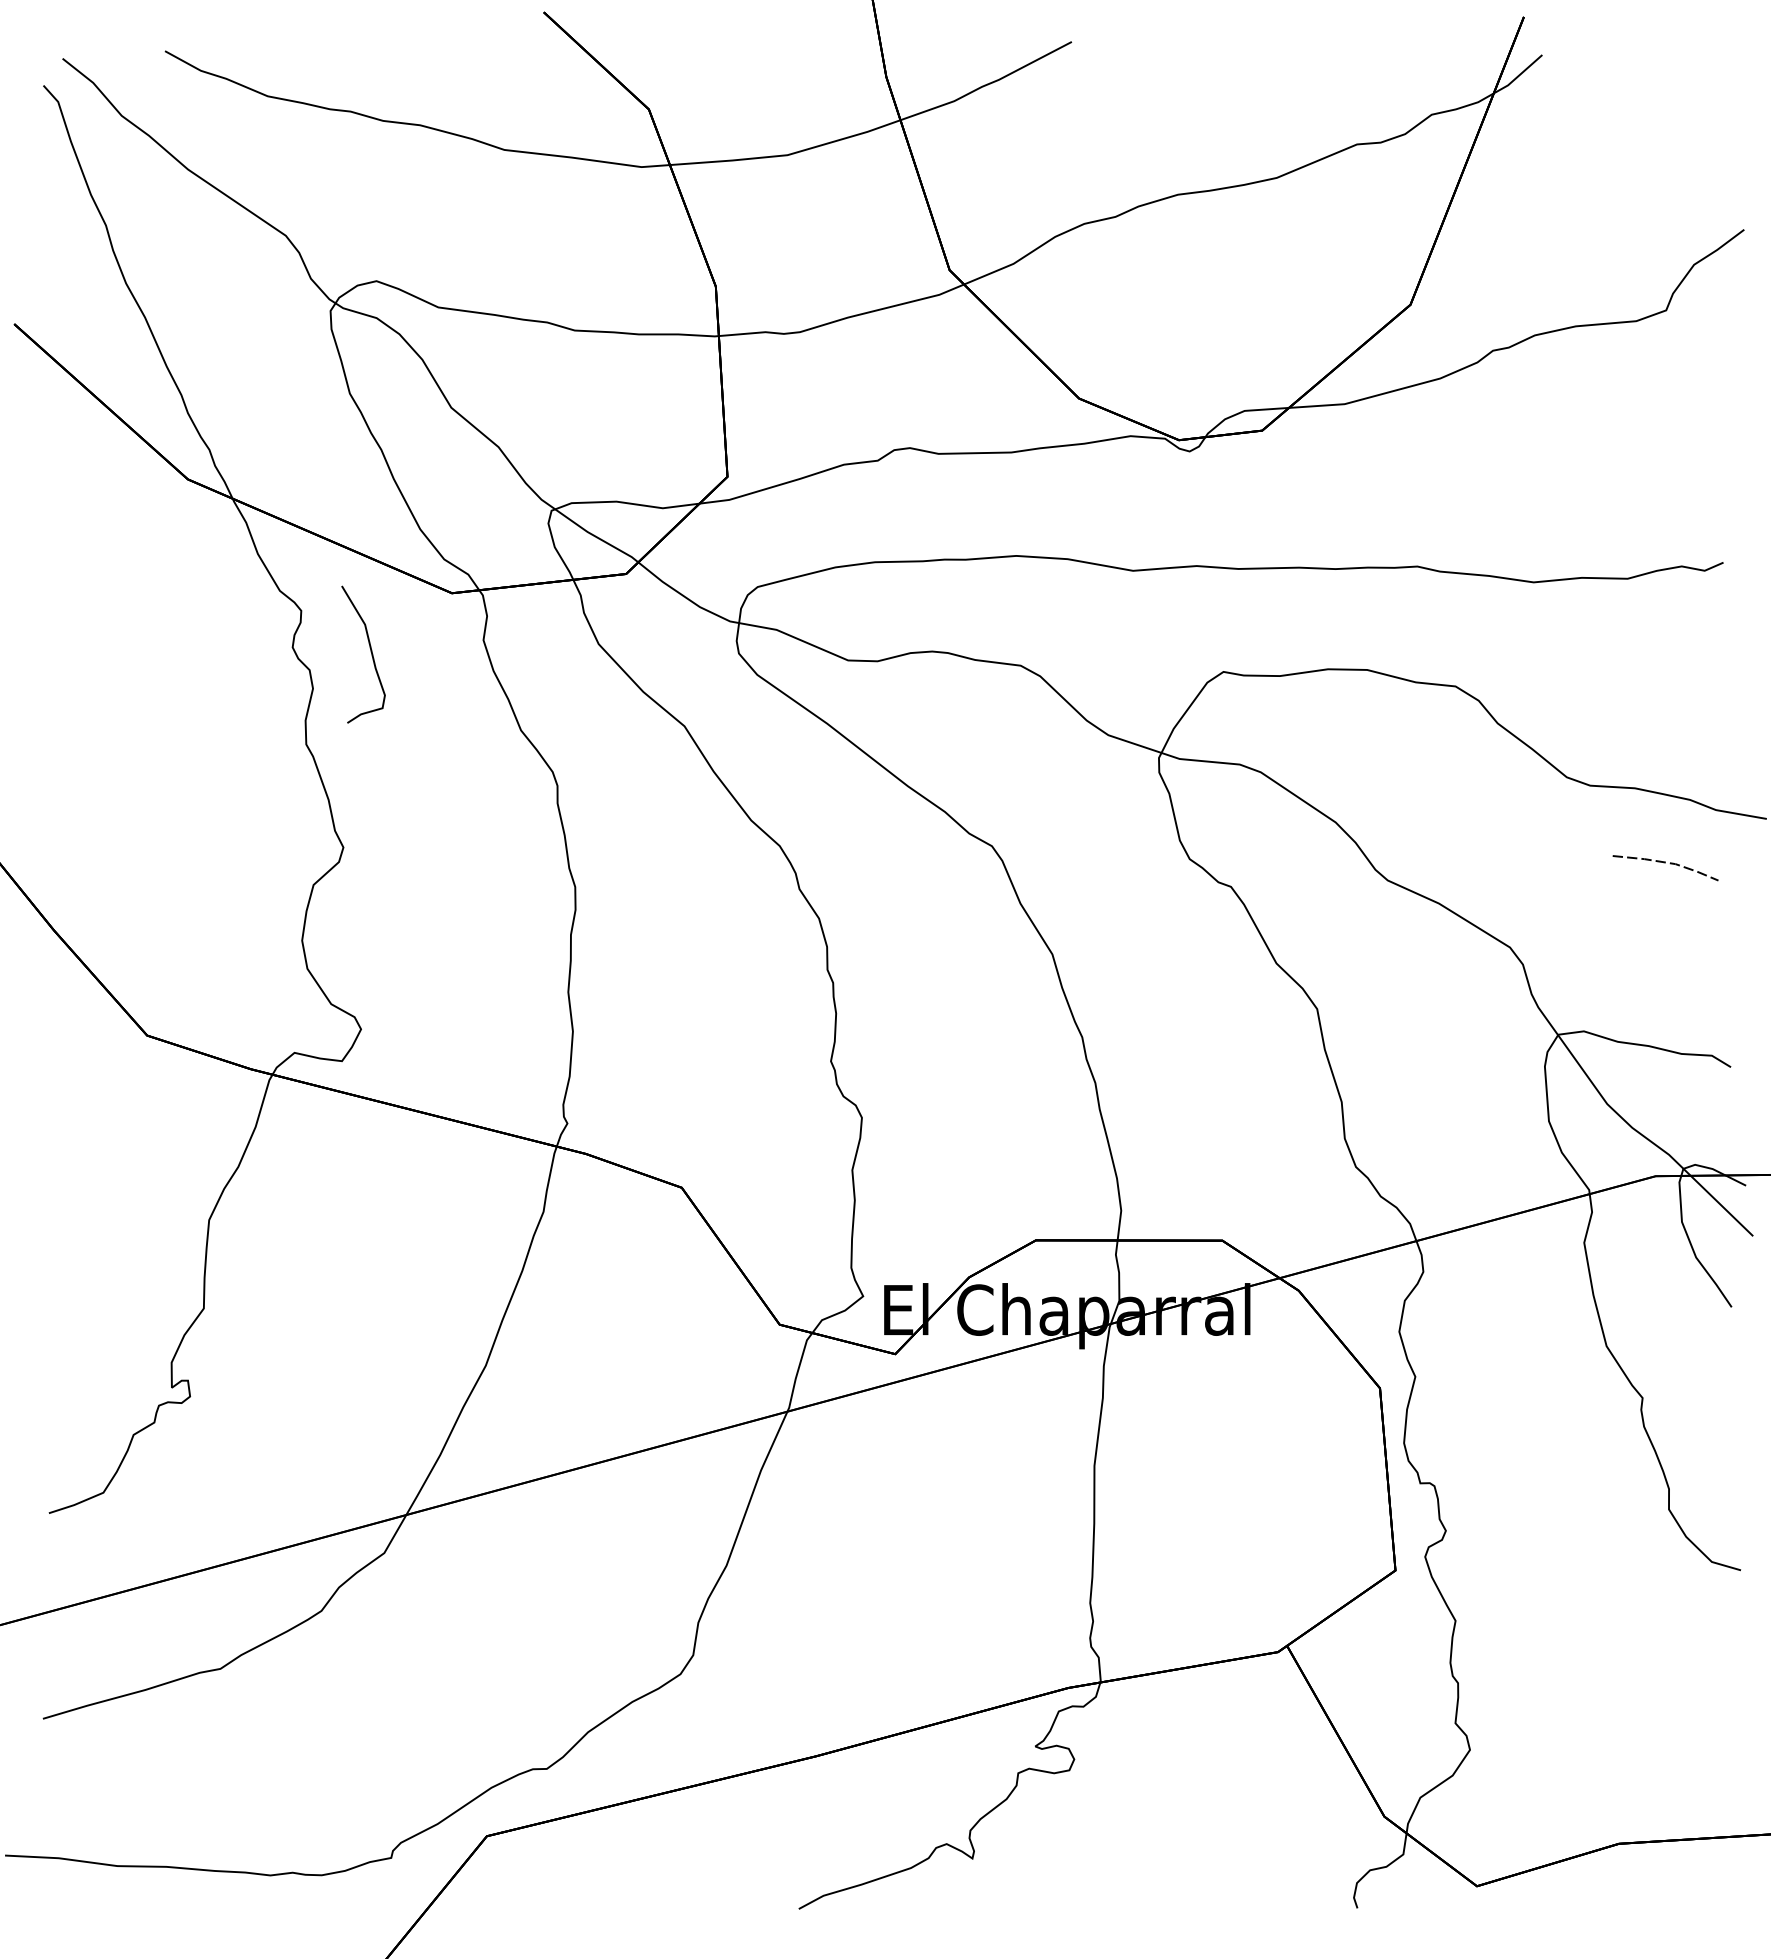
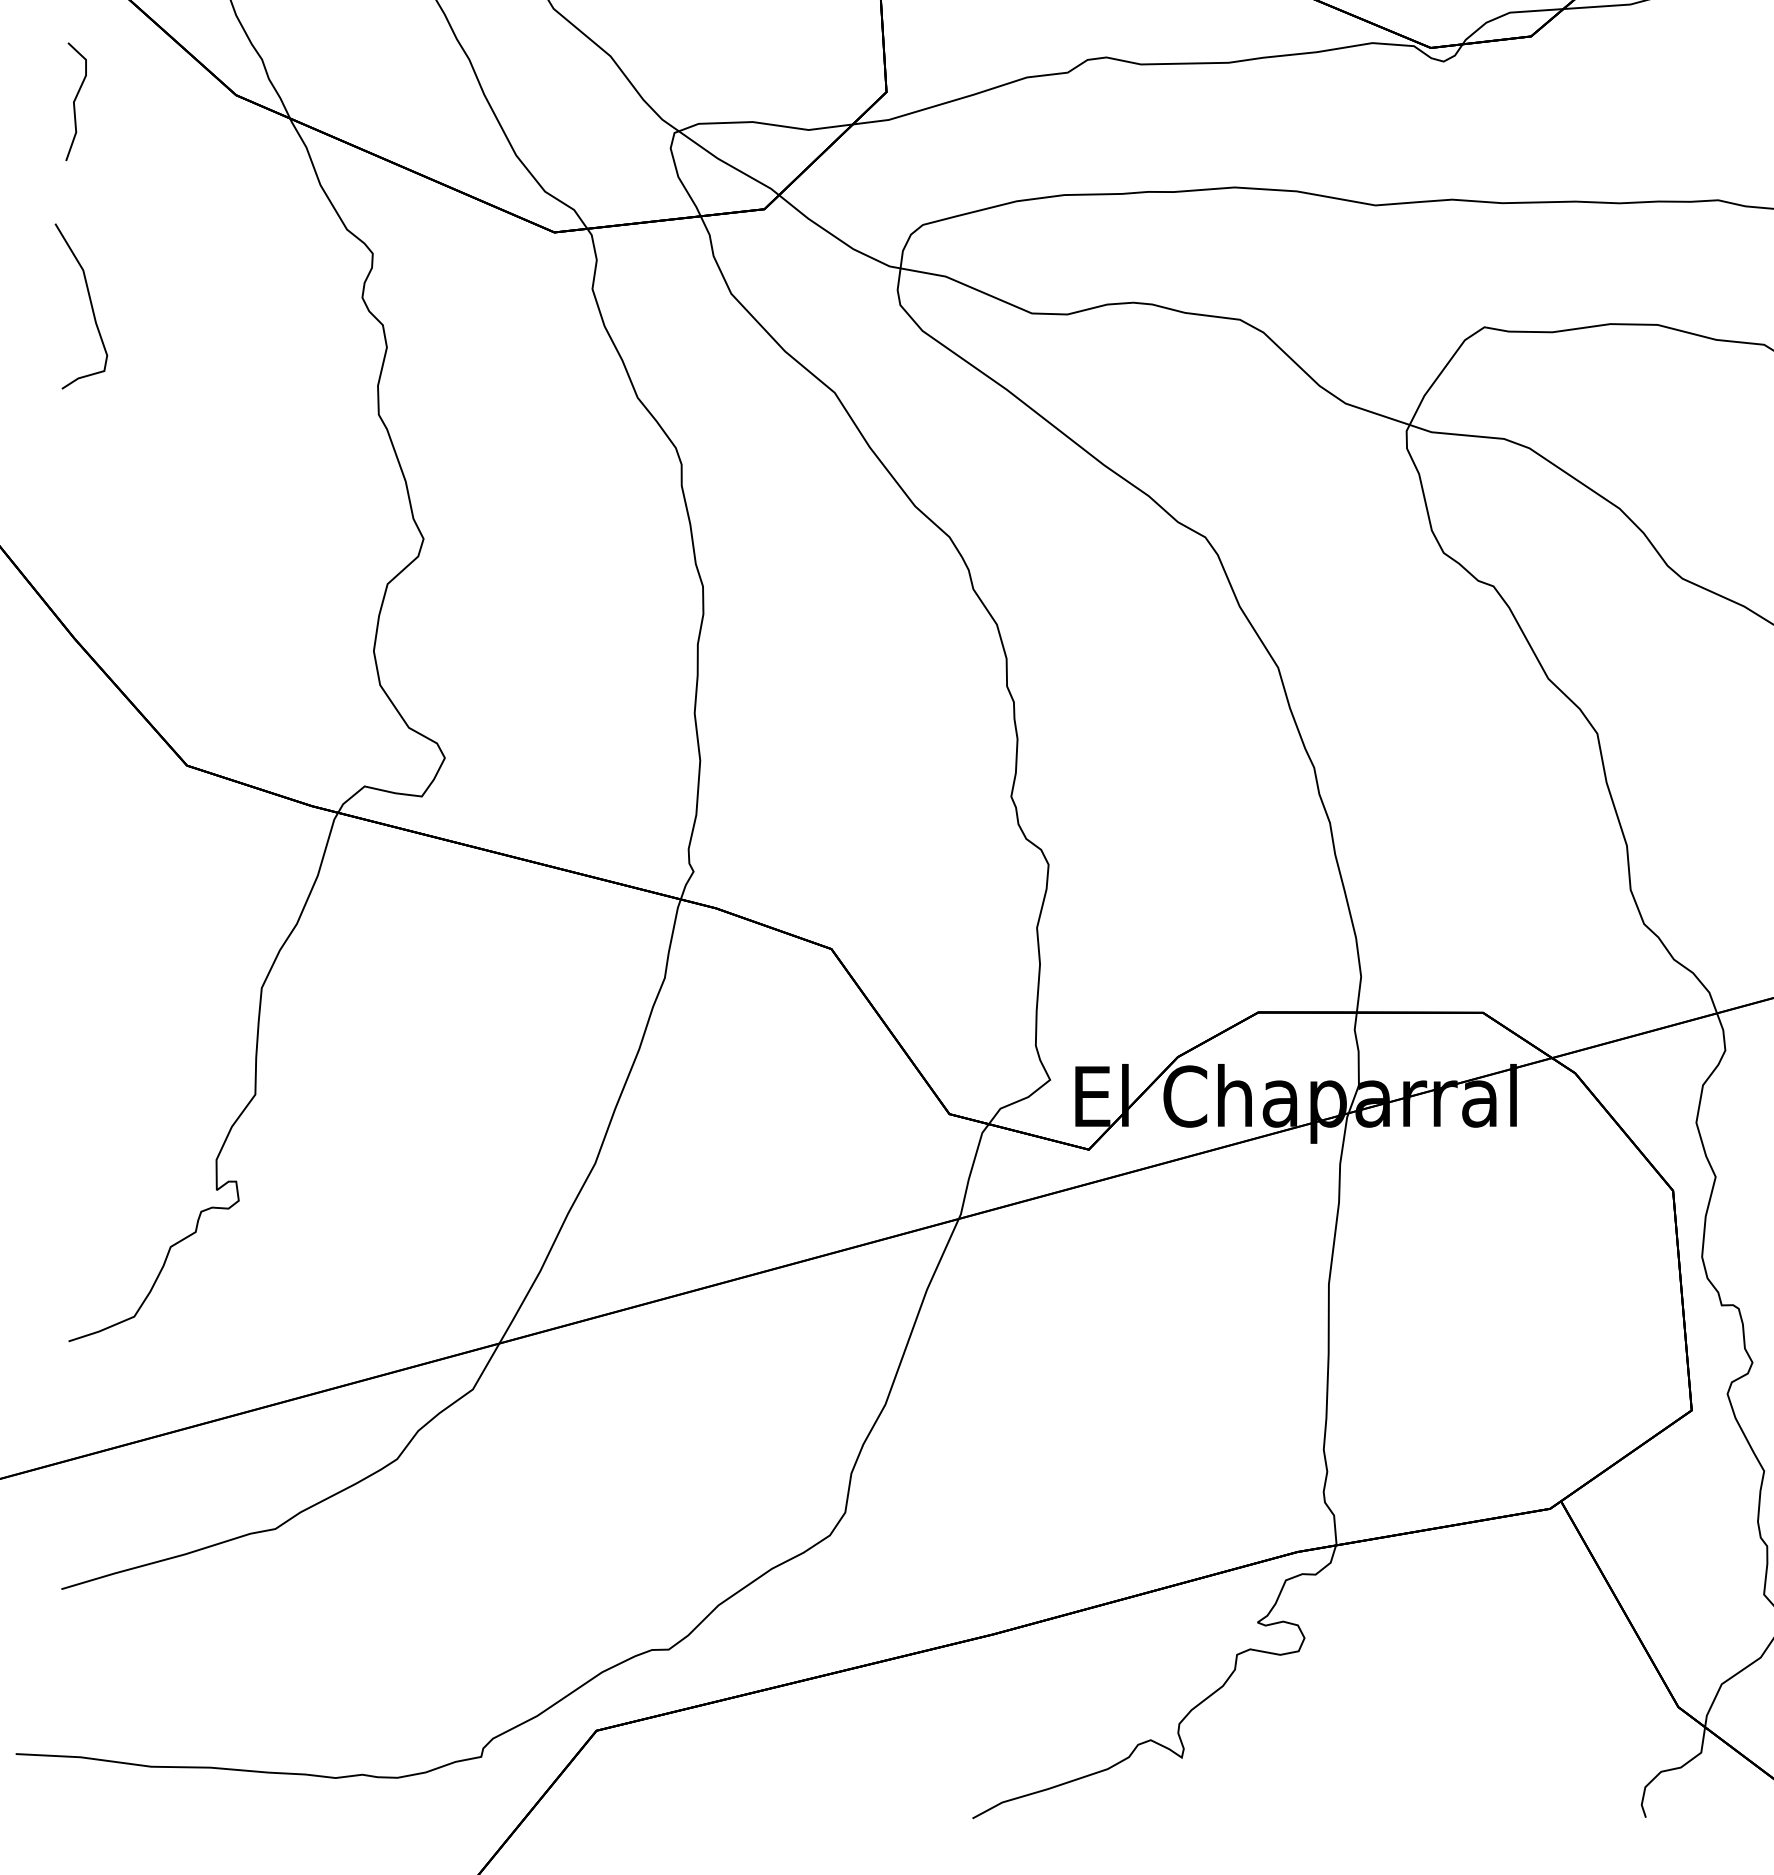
curve: (55, 483) -> (76, 100), added
curve: (370, 652) -> (89, 303), moved

